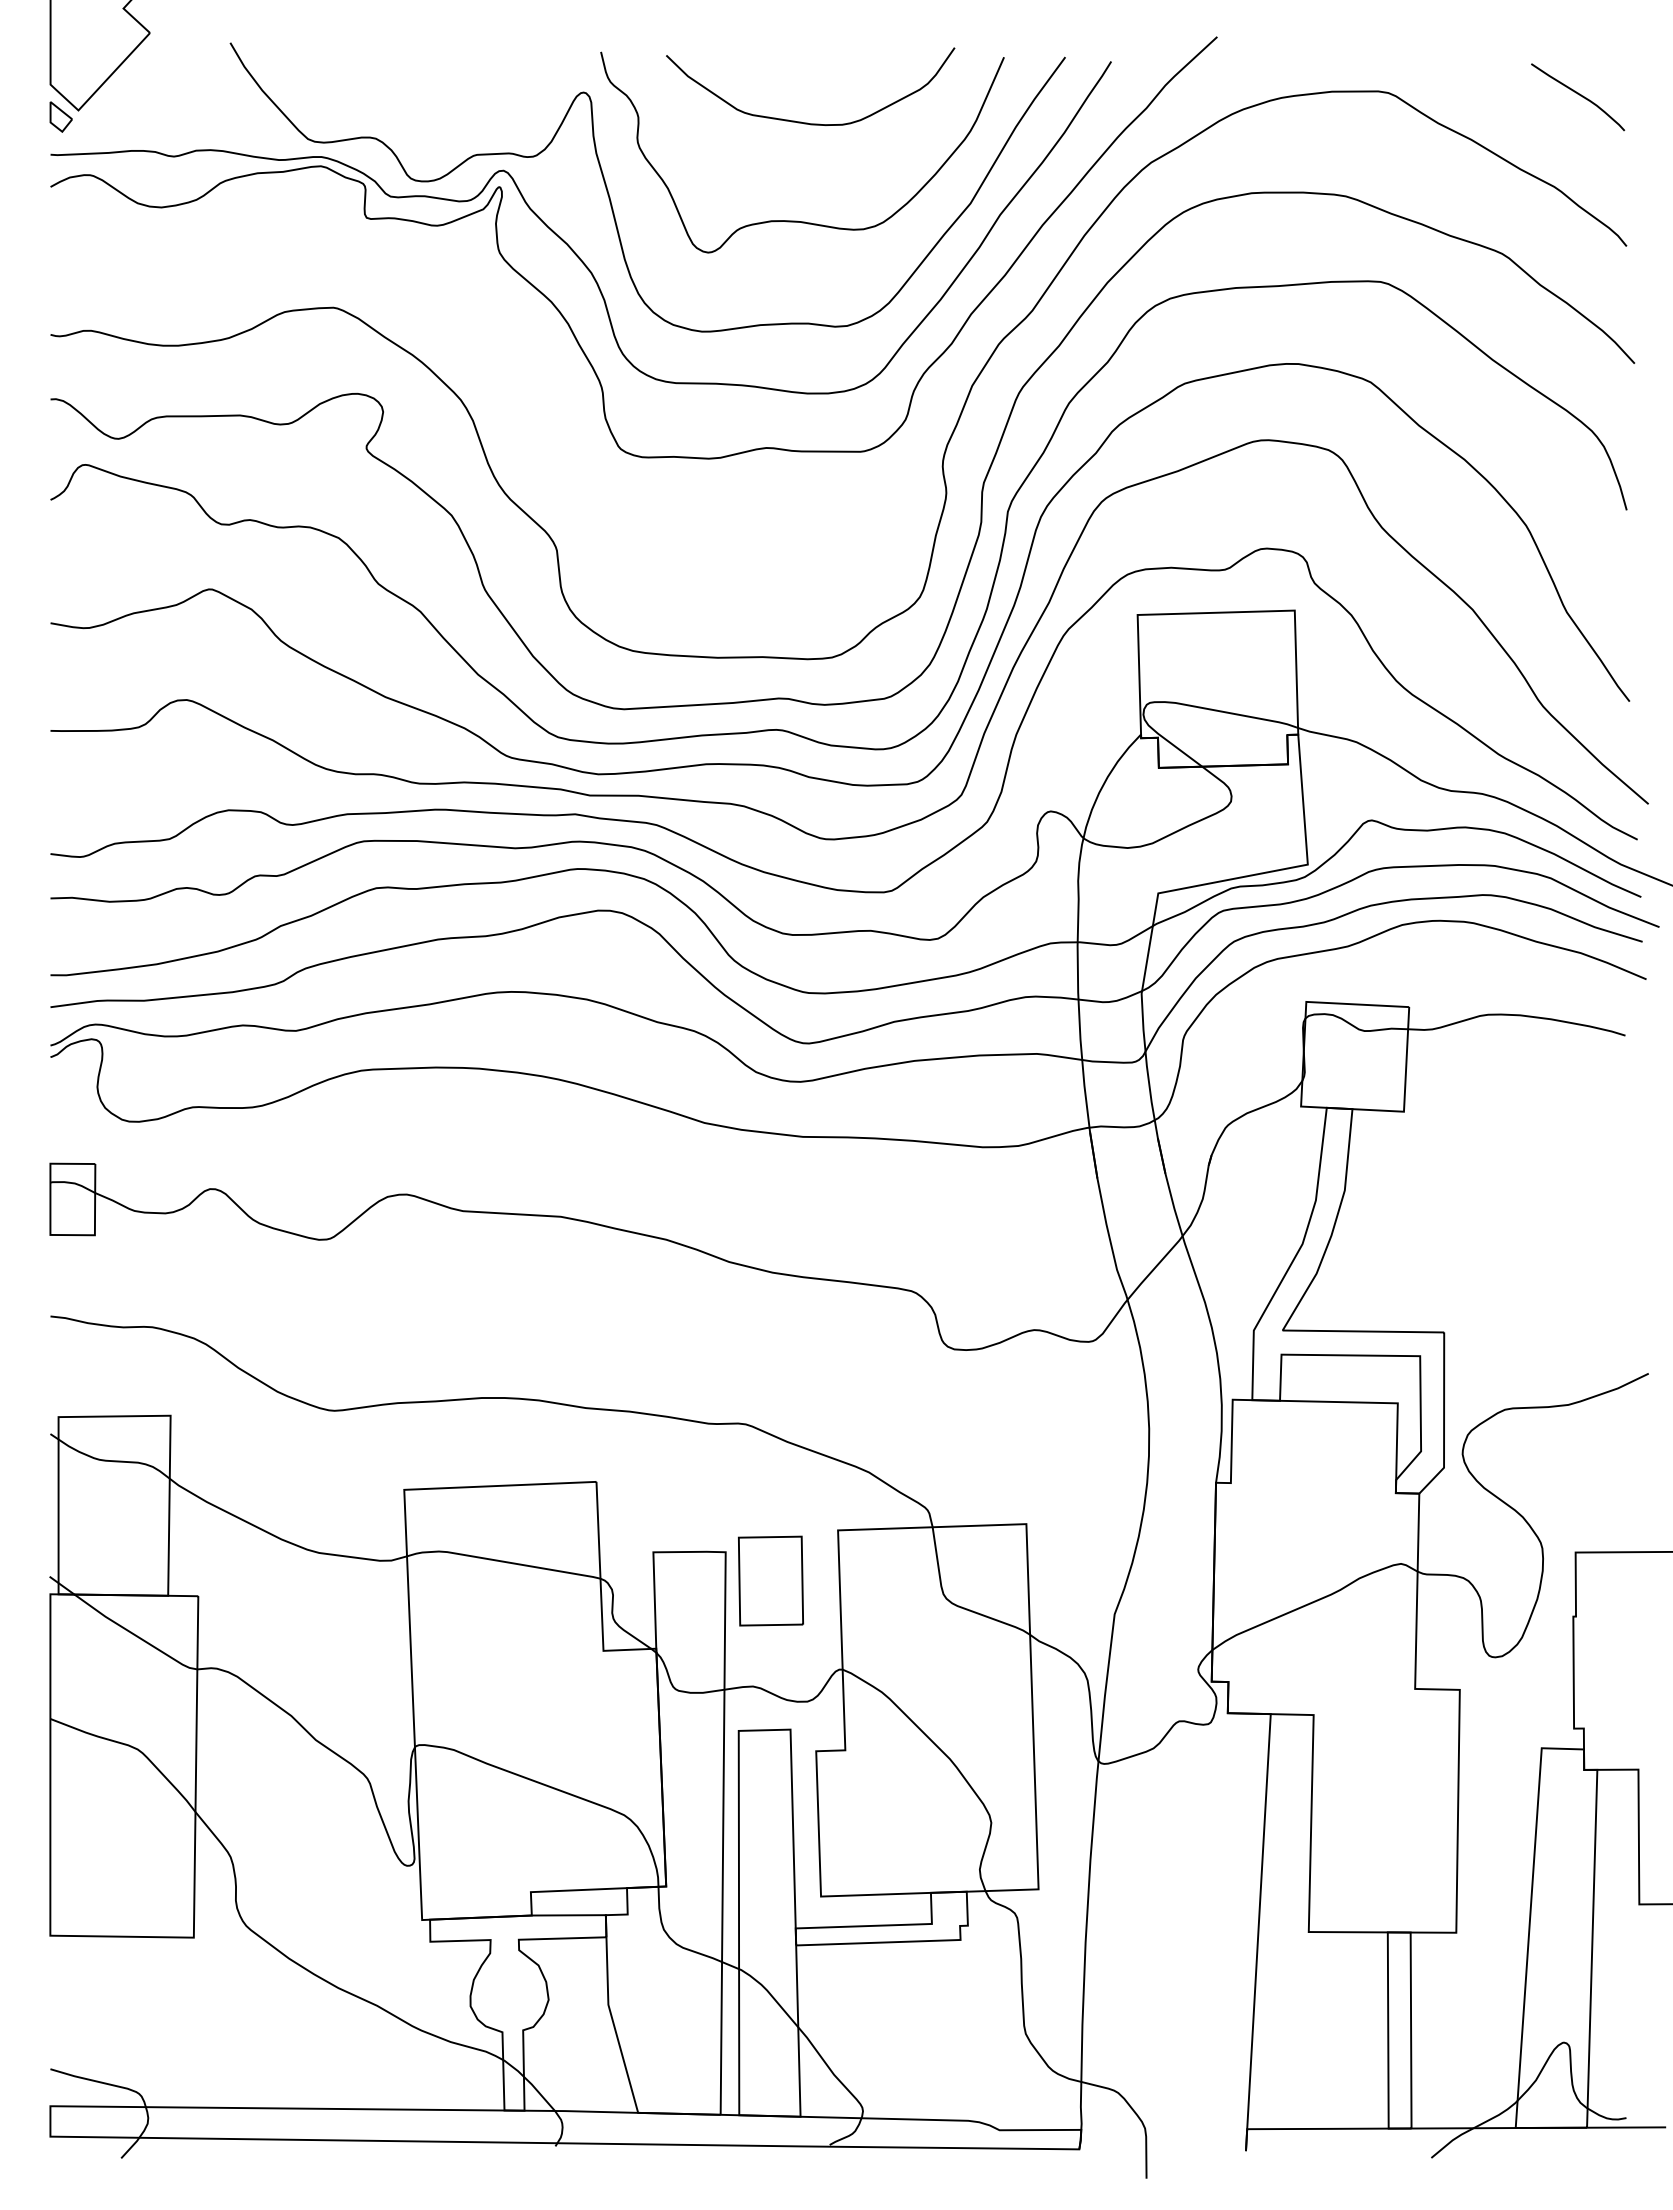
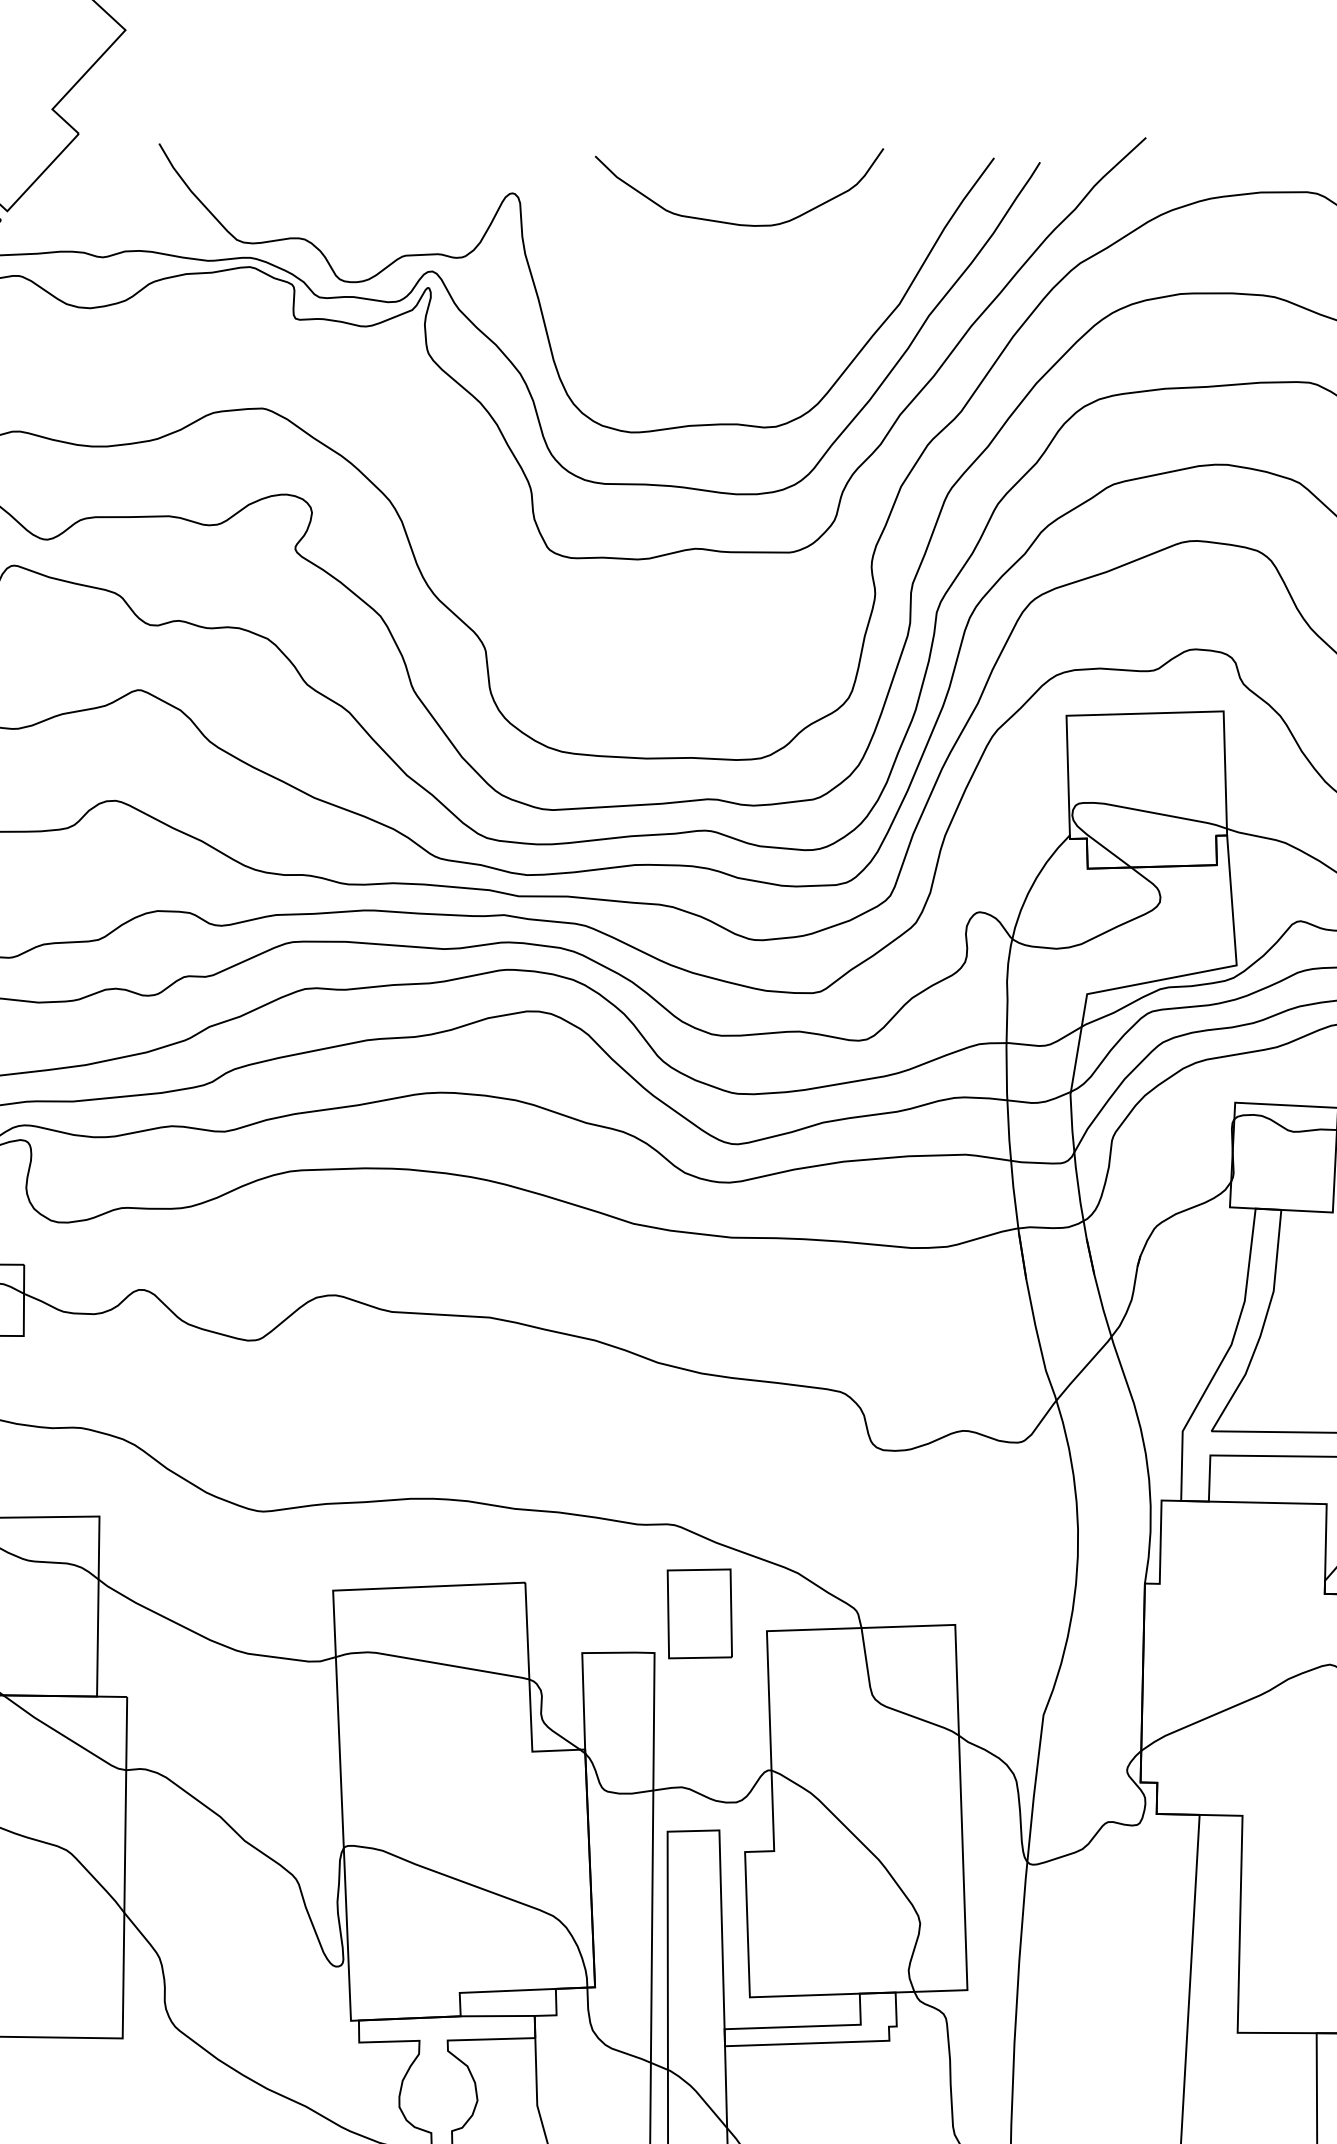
curve: (797, 220) -> (726, 321), removed
part: (770, 1580) -> (699, 1613), moved

